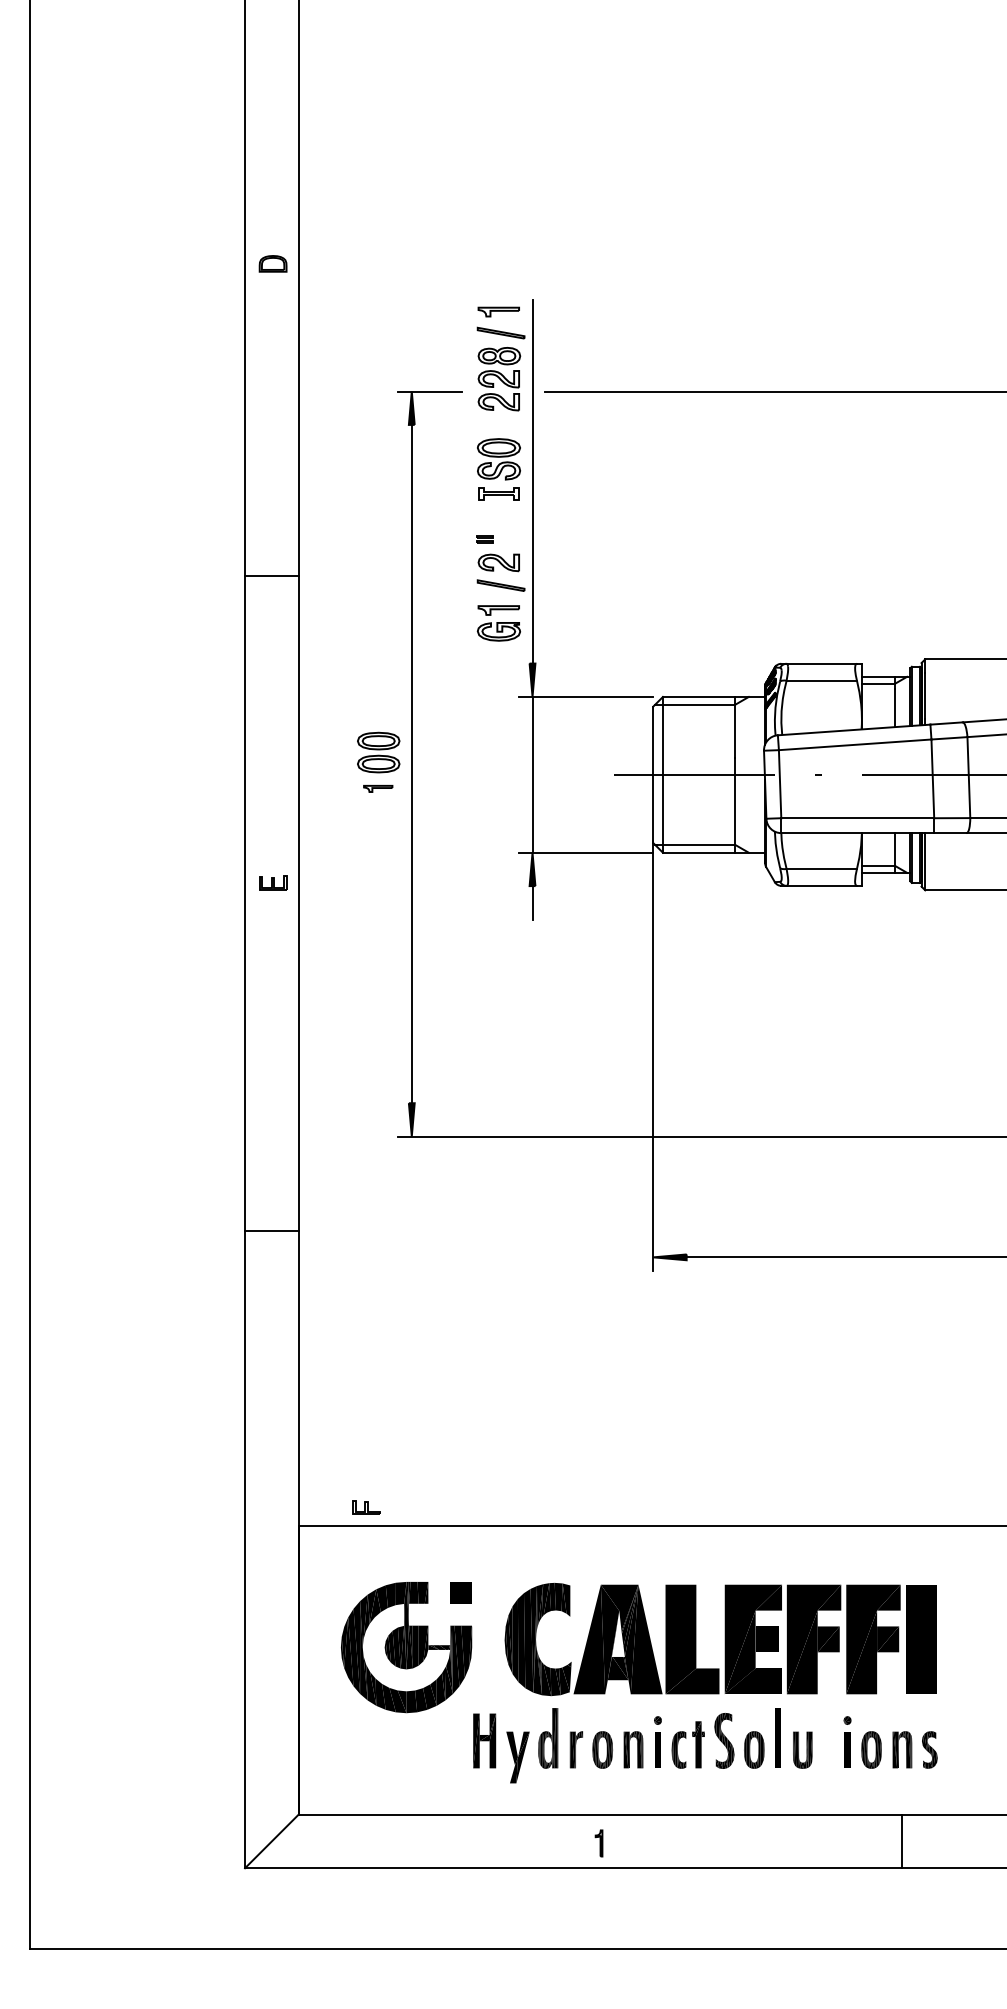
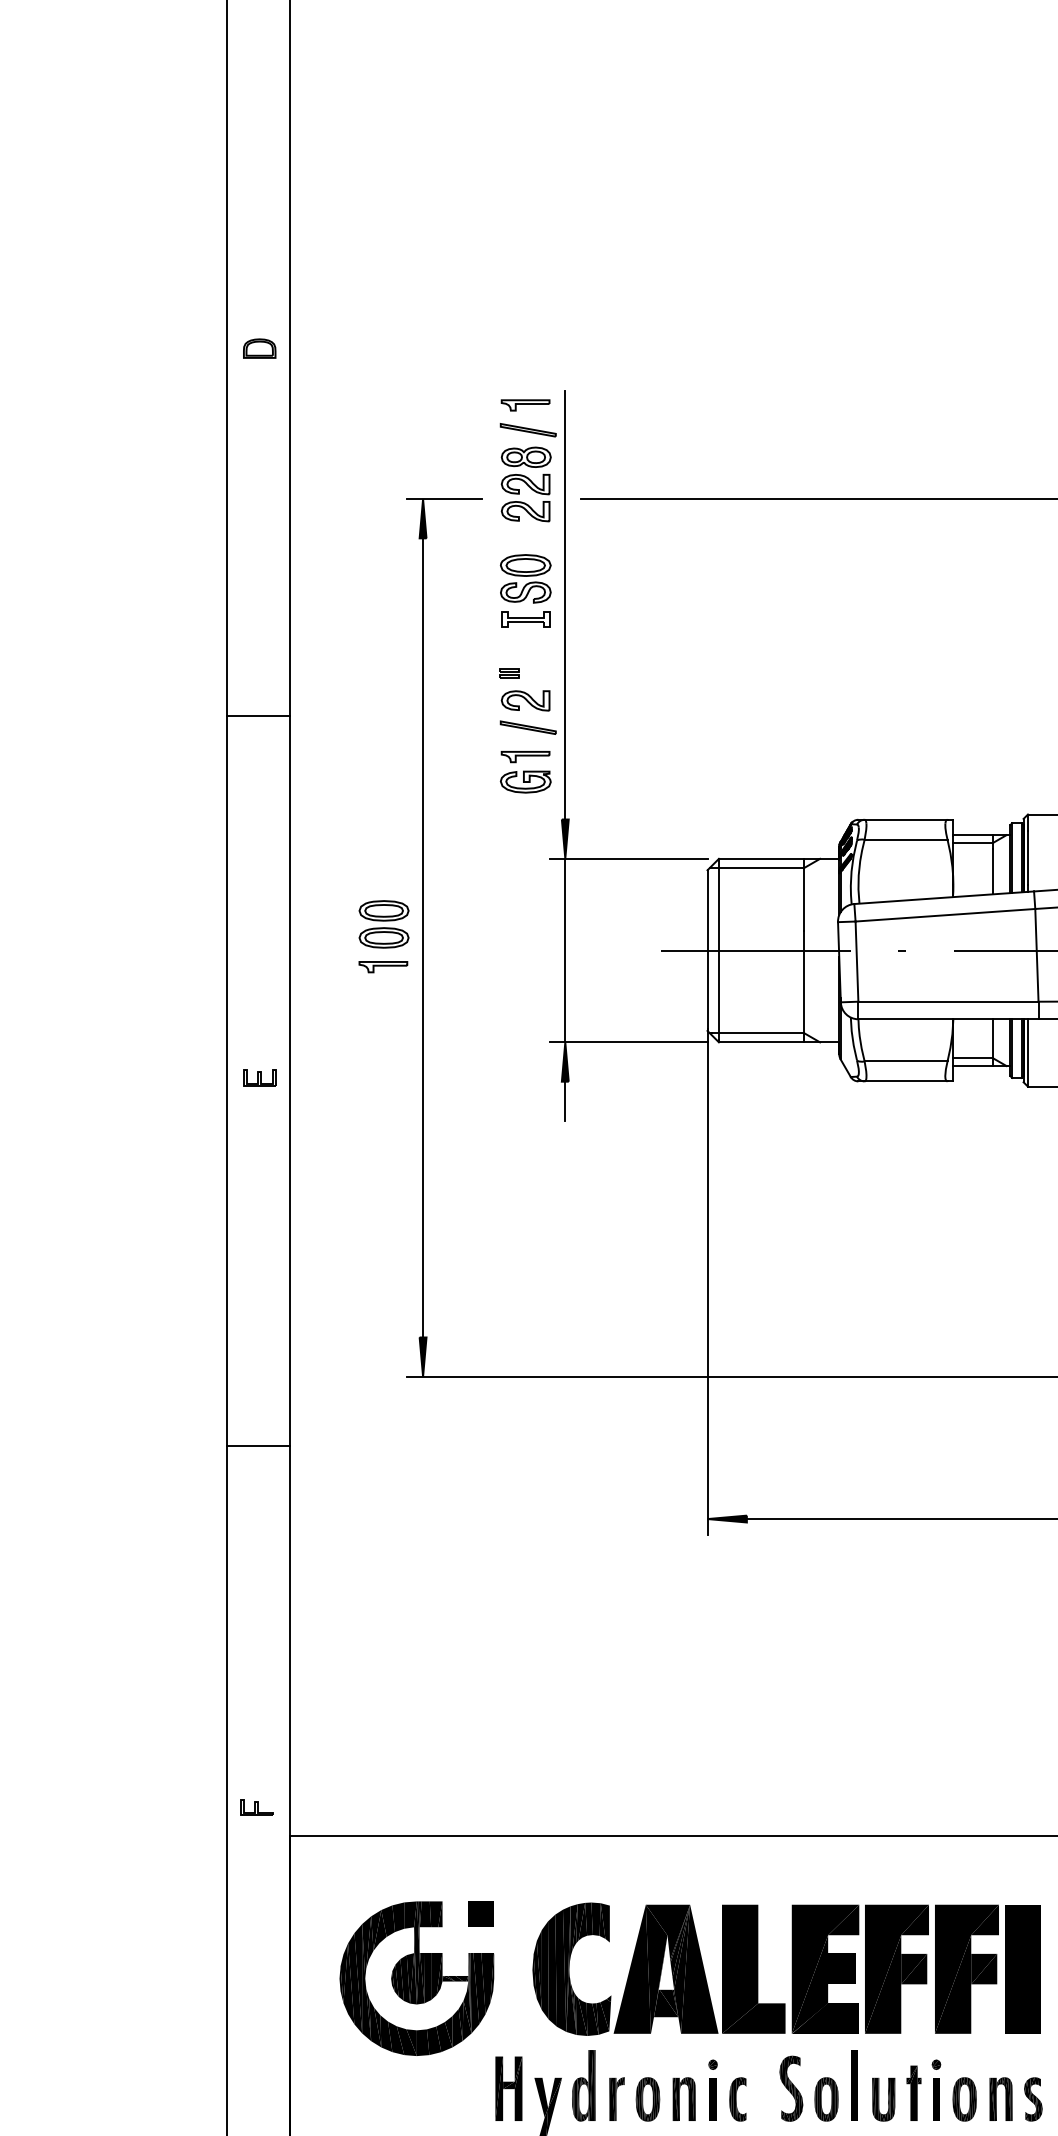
part: (378, 788) -> (383, 966), size x1.43
line: (271, 1231) -> (257, 1446), moved
part: (366, 1507) -> (256, 1807), moved
part: (698, 1744) -> (913, 2092), moved

